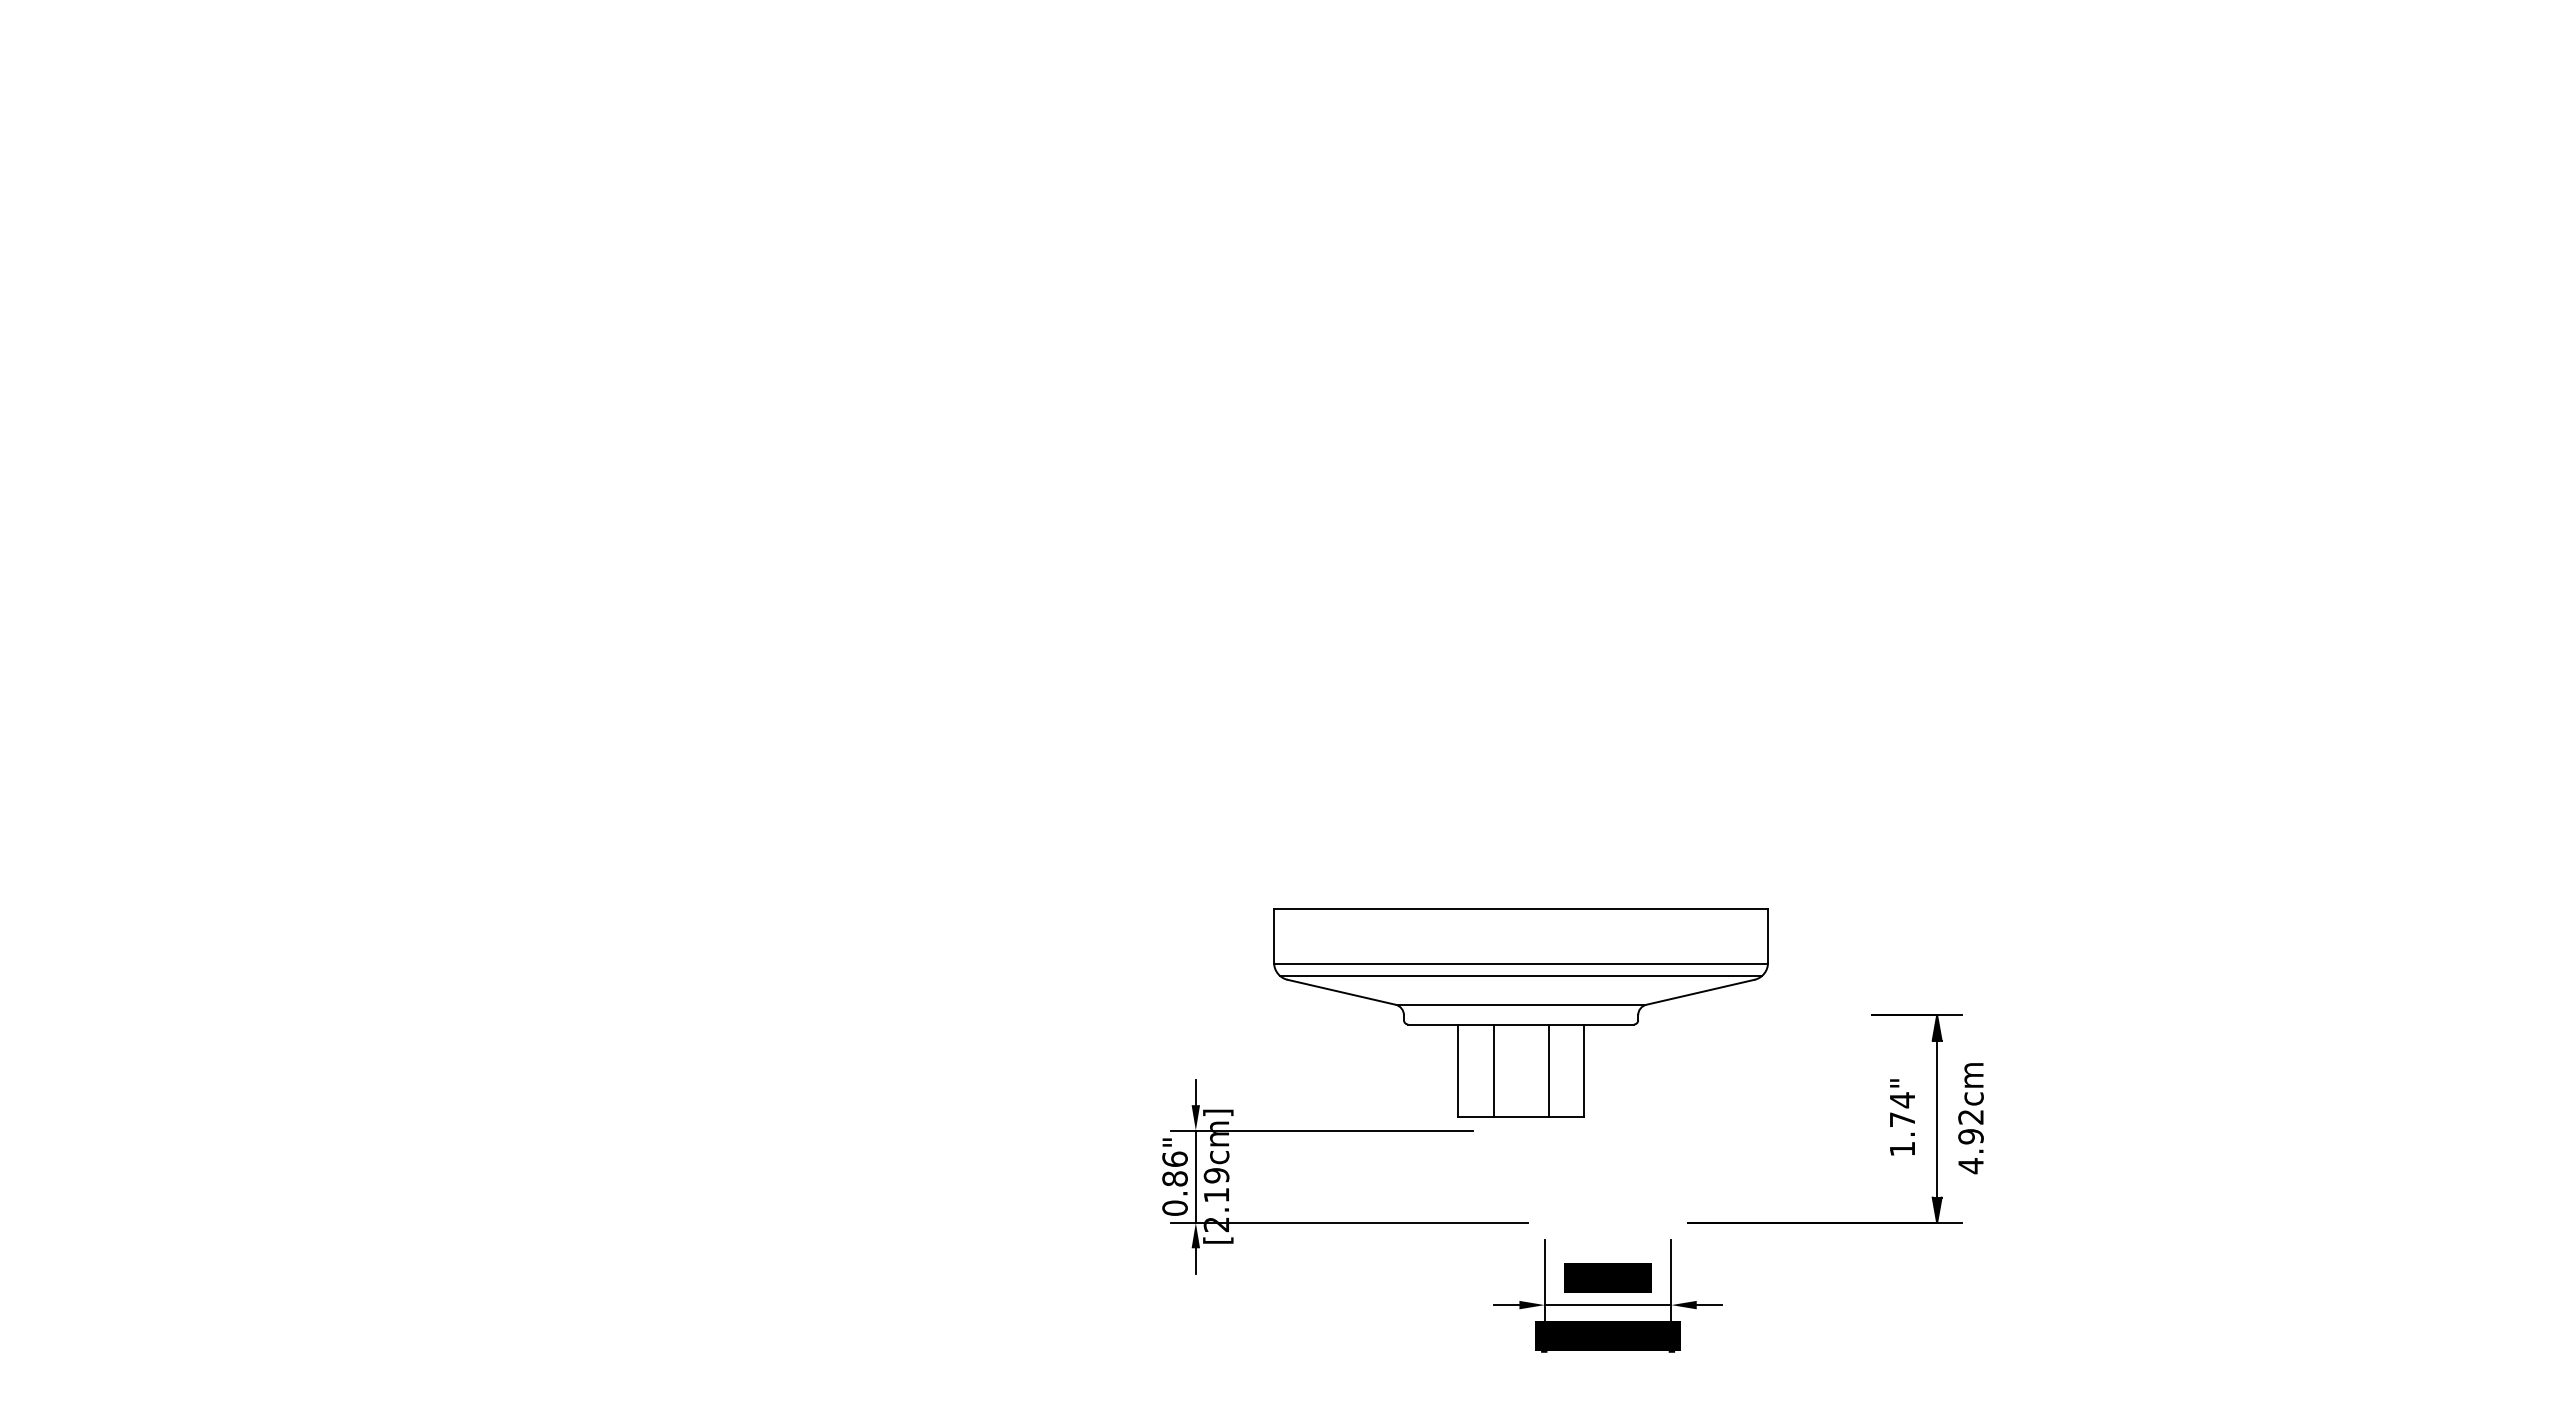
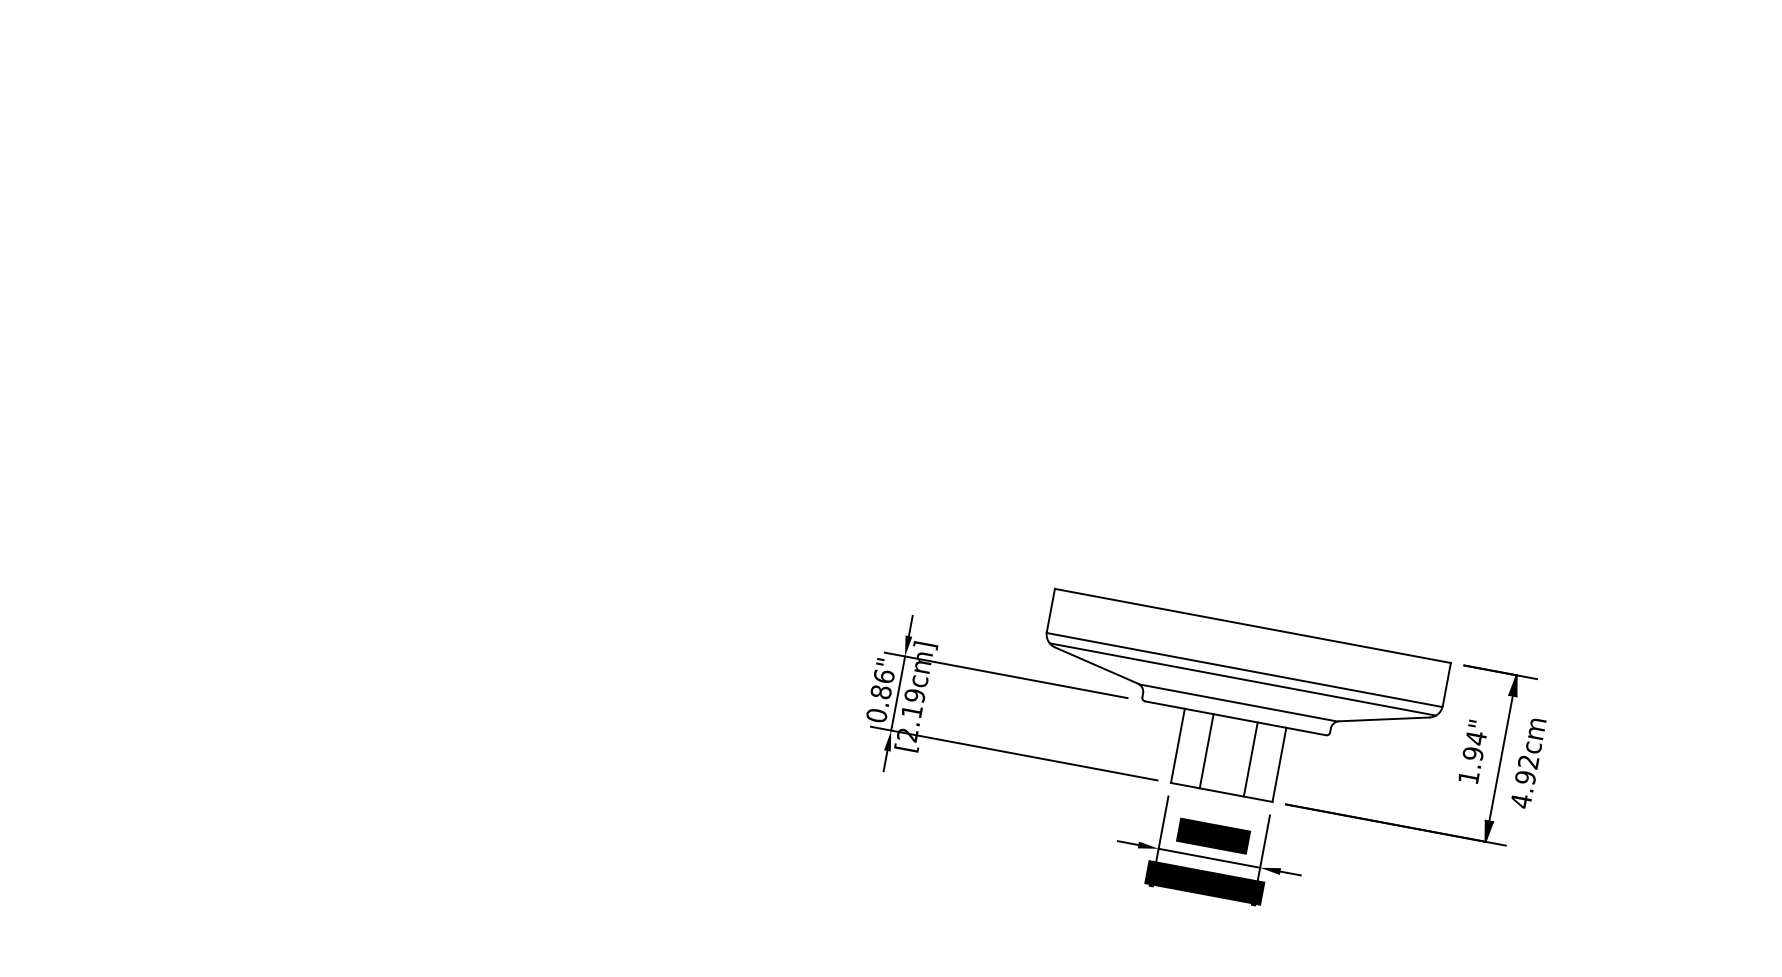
part: (1520, 1012) -> (1236, 708), moved
text: (1902, 1119) -> (1473, 753), 1.74" -> 1.94"

